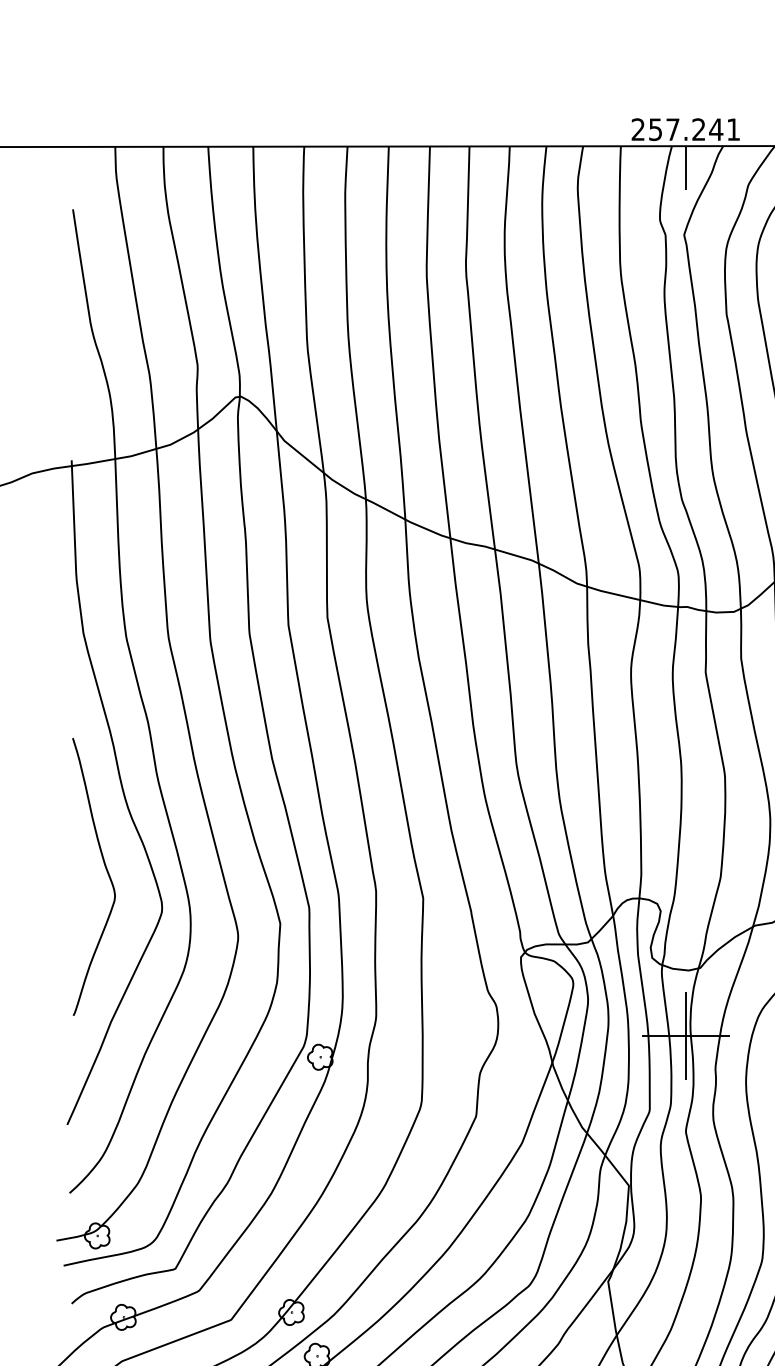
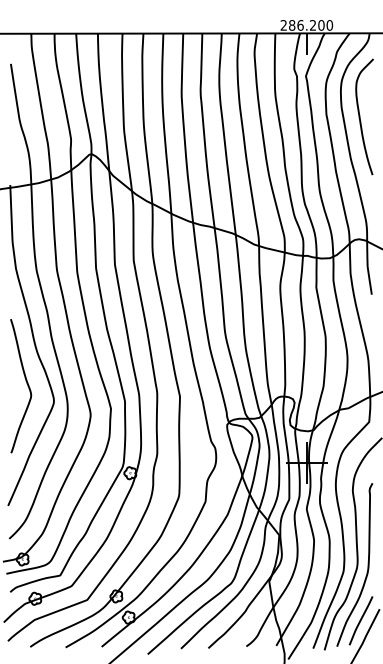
text: (695, 129) -> (311, 25), 257.241 -> 286.200

